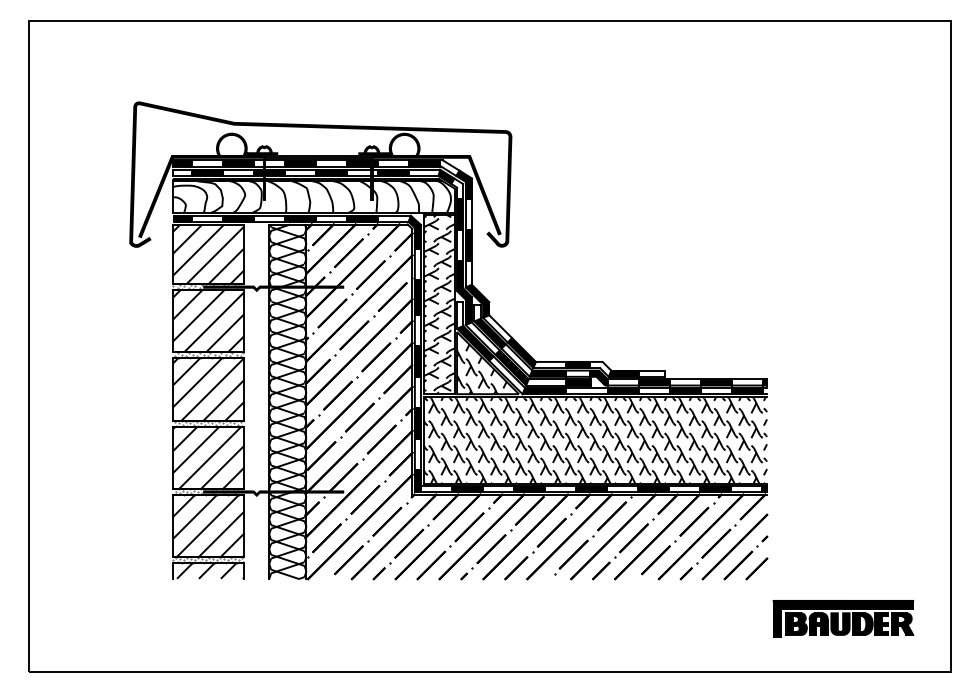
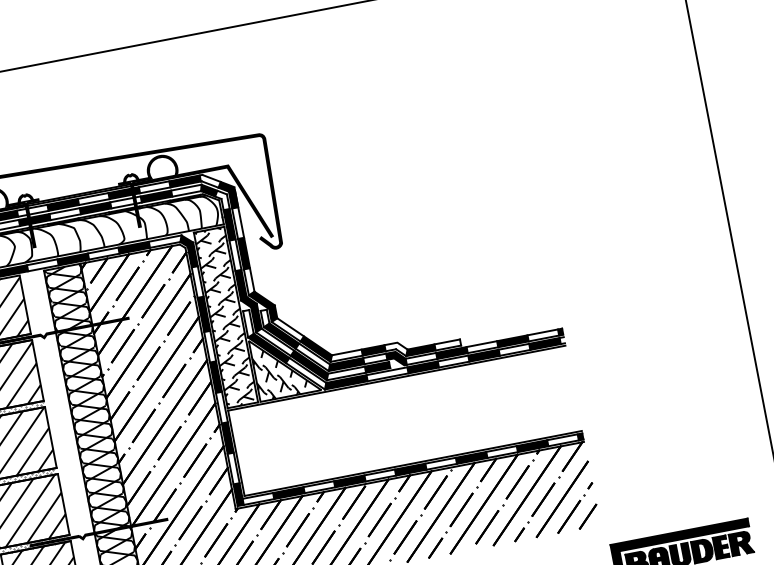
hatch: (595, 439) -> (405, 420), removed

